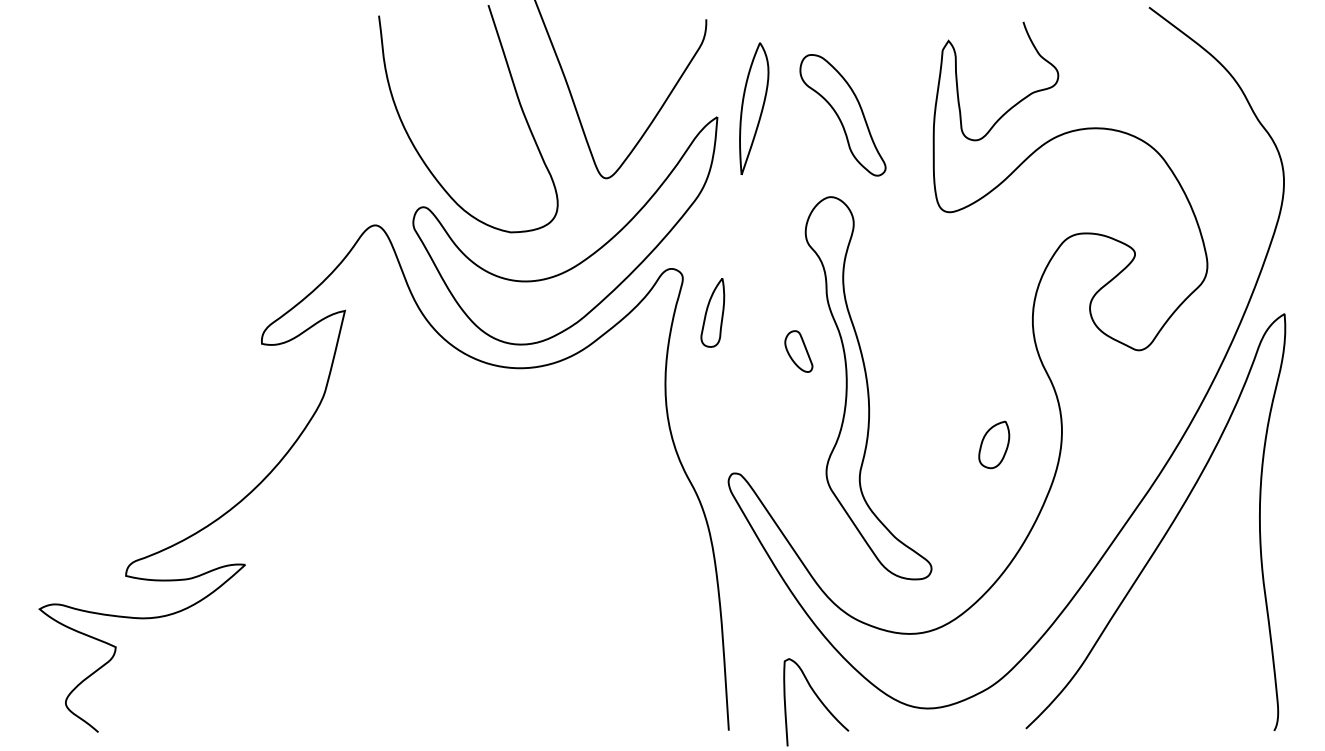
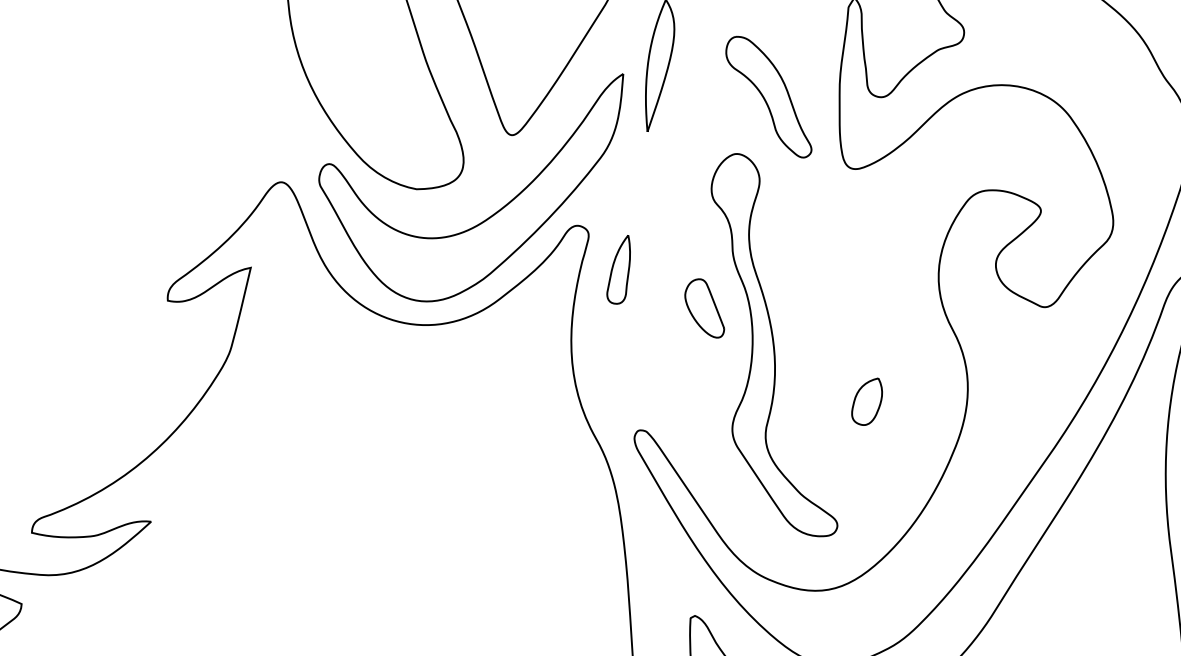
part: (842, 115) -> (768, 97), moved
part: (798, 351) -> (704, 308), size x1.43
part: (994, 444) -> (867, 401), moved

